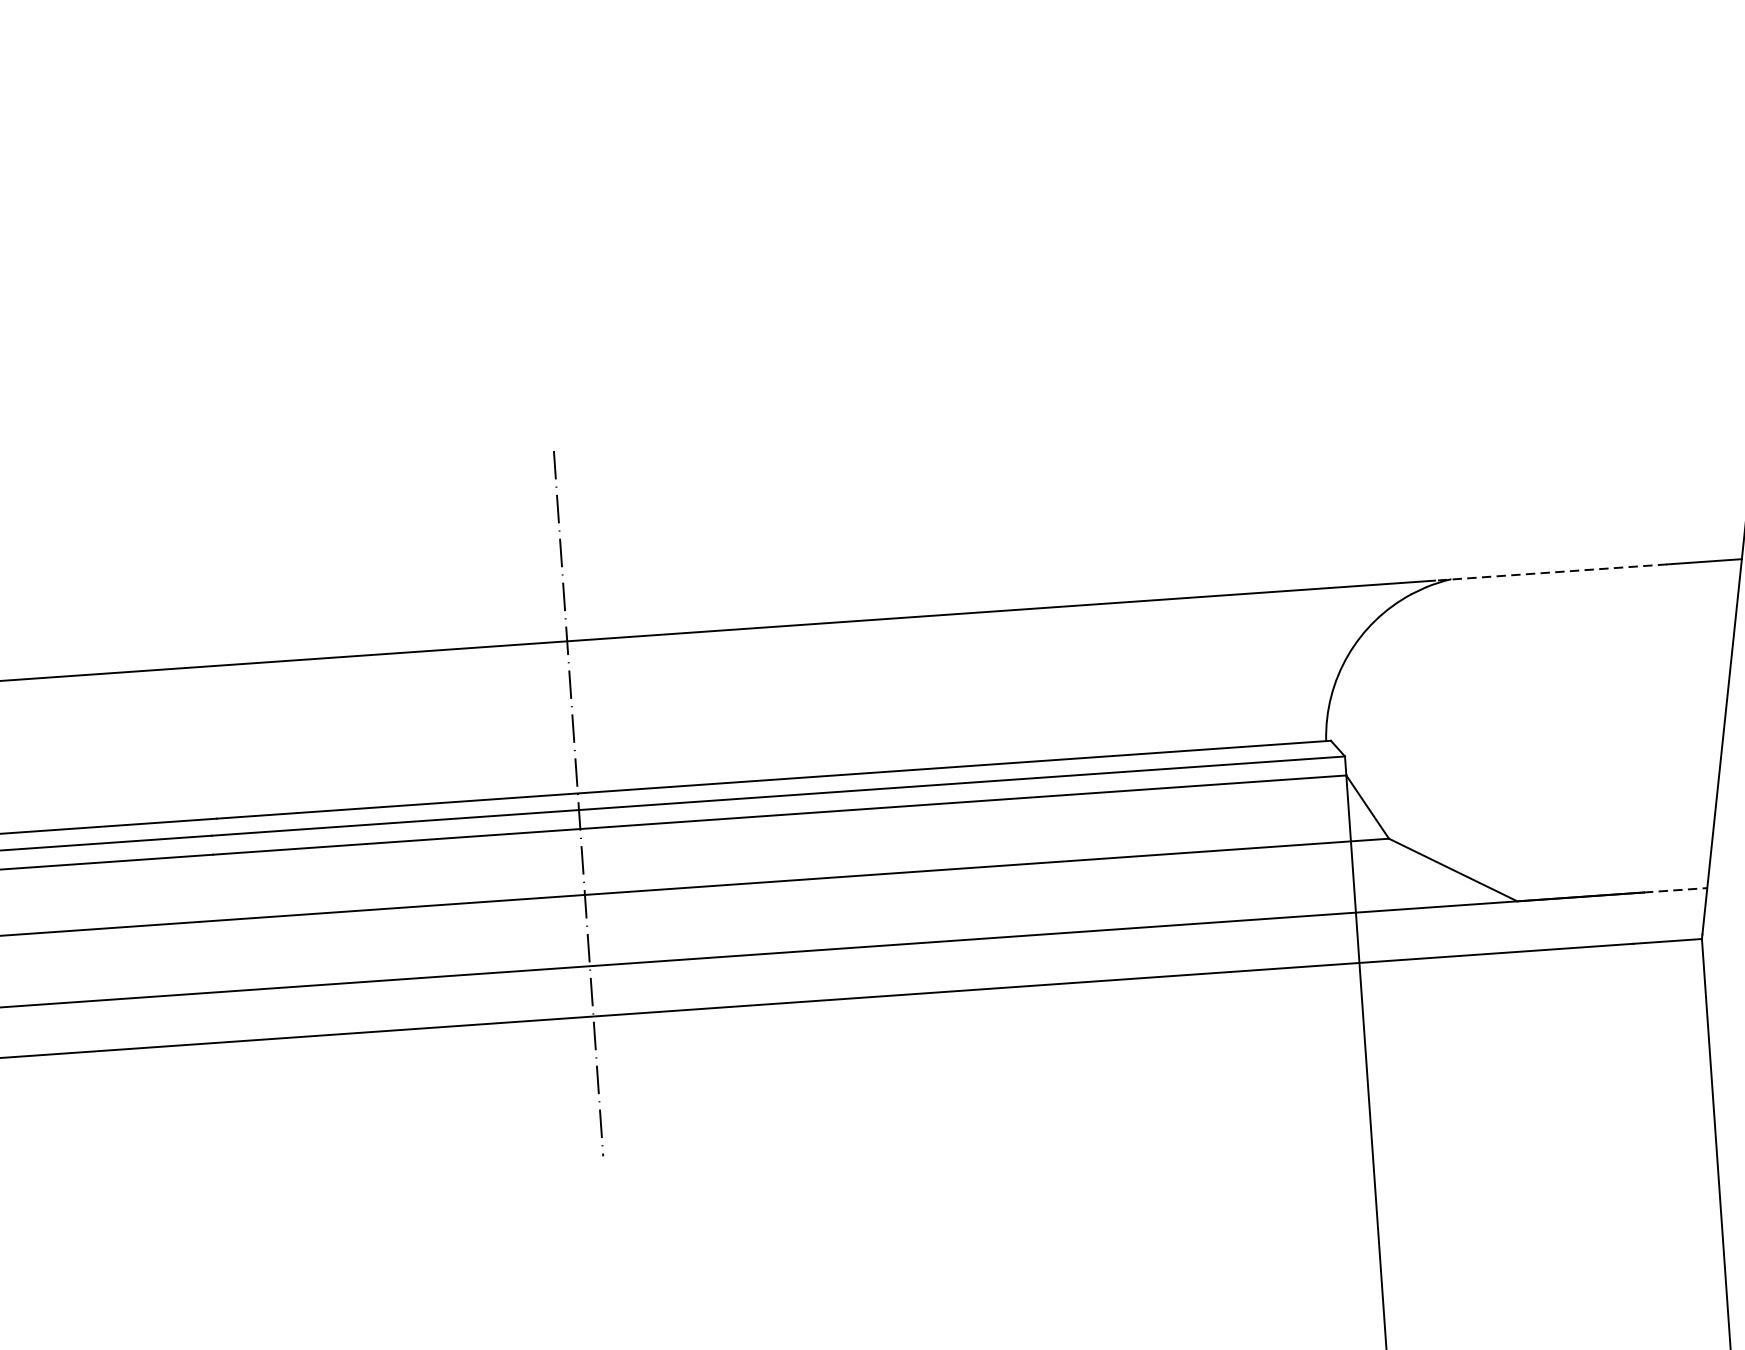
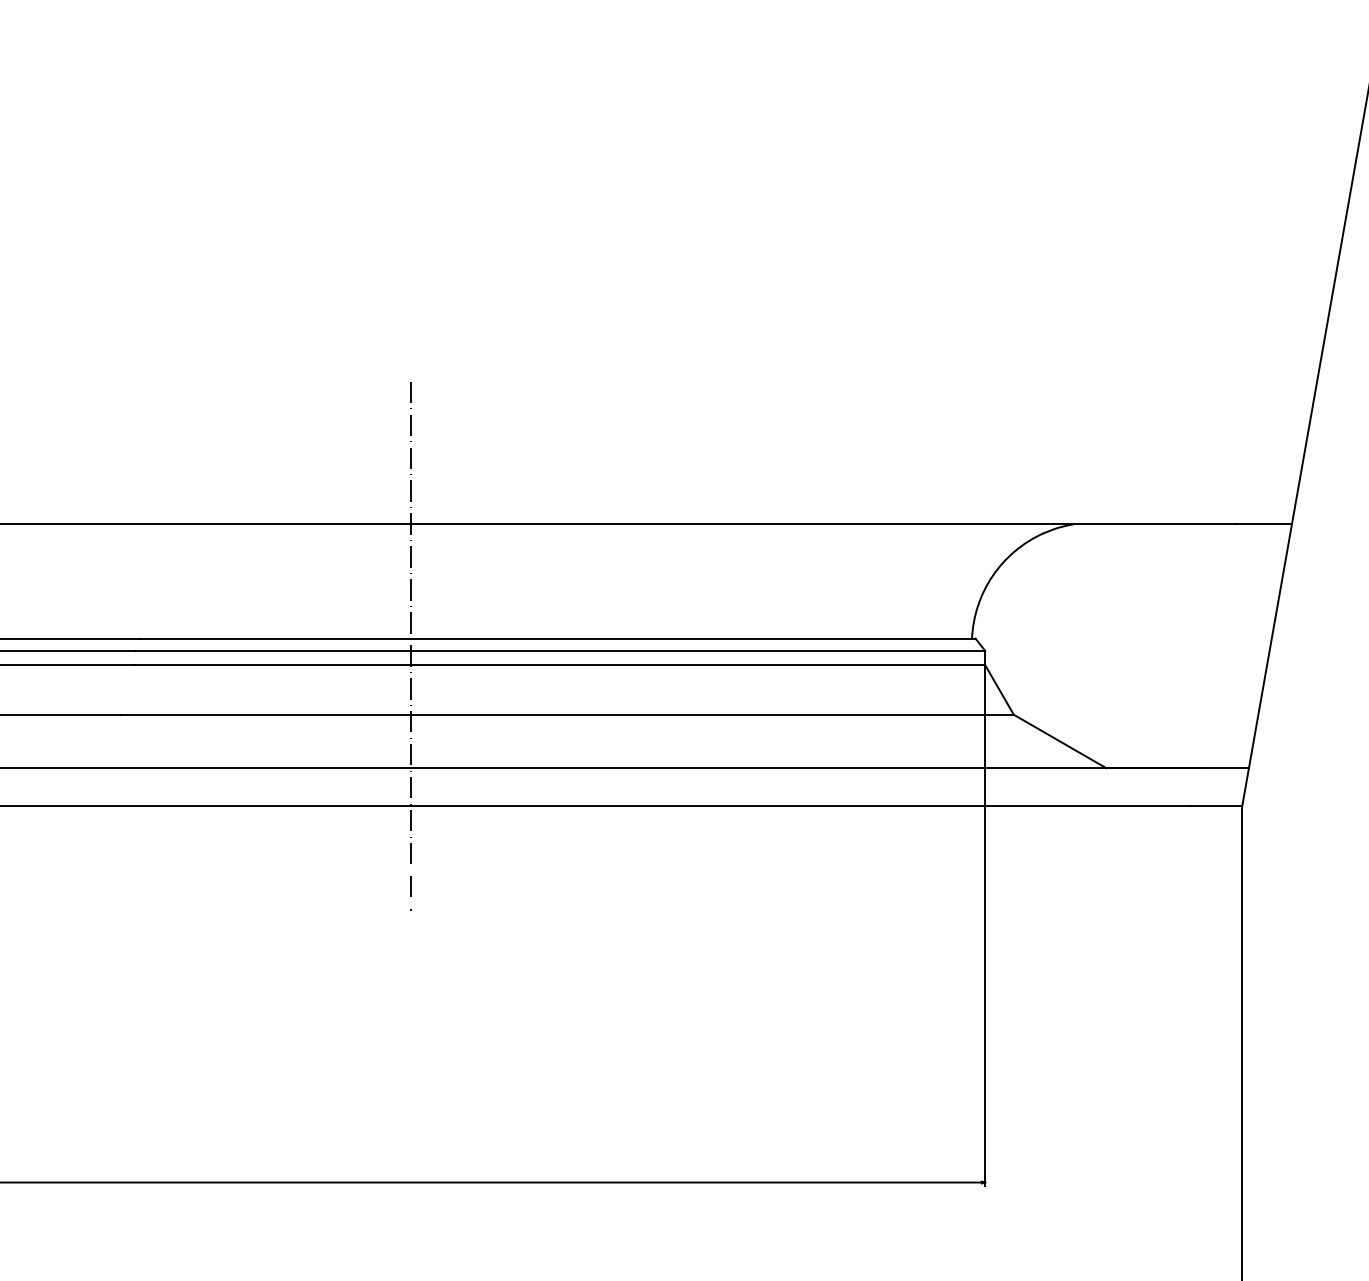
line: (1550, 572) -> (1148, 524), dashed -> solid
line: (1676, 890) -> (1225, 768), dashed -> solid

